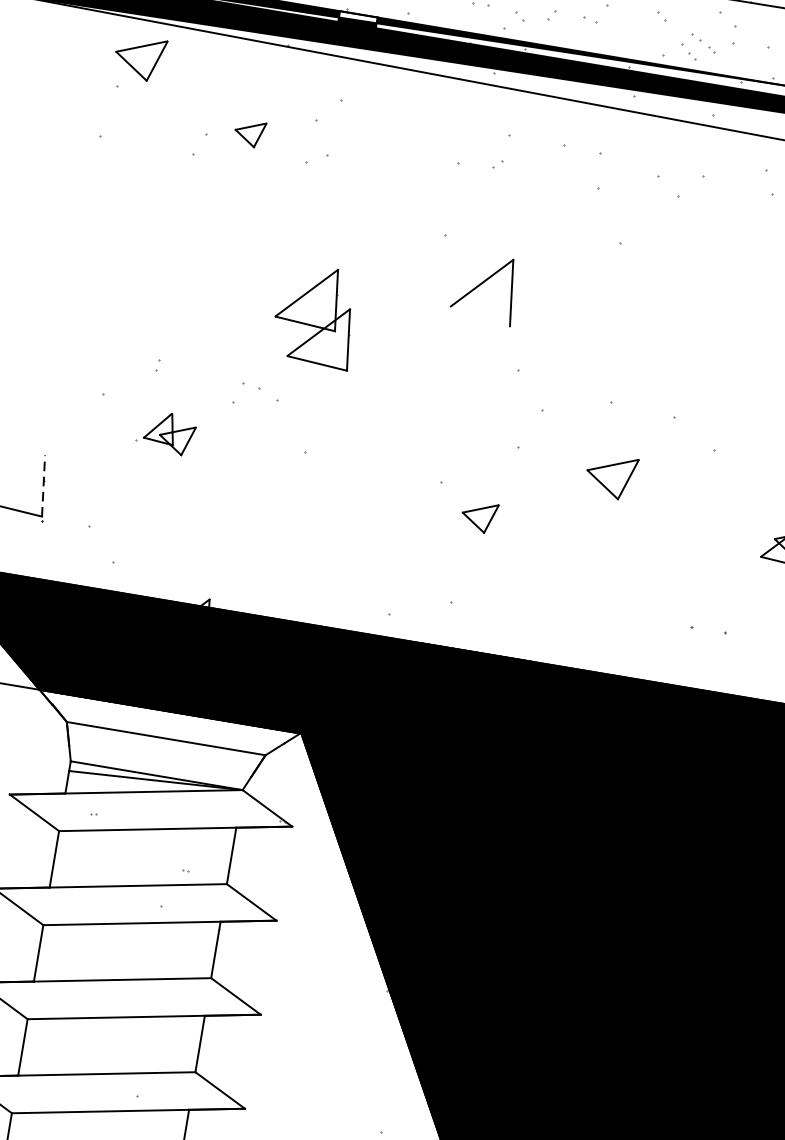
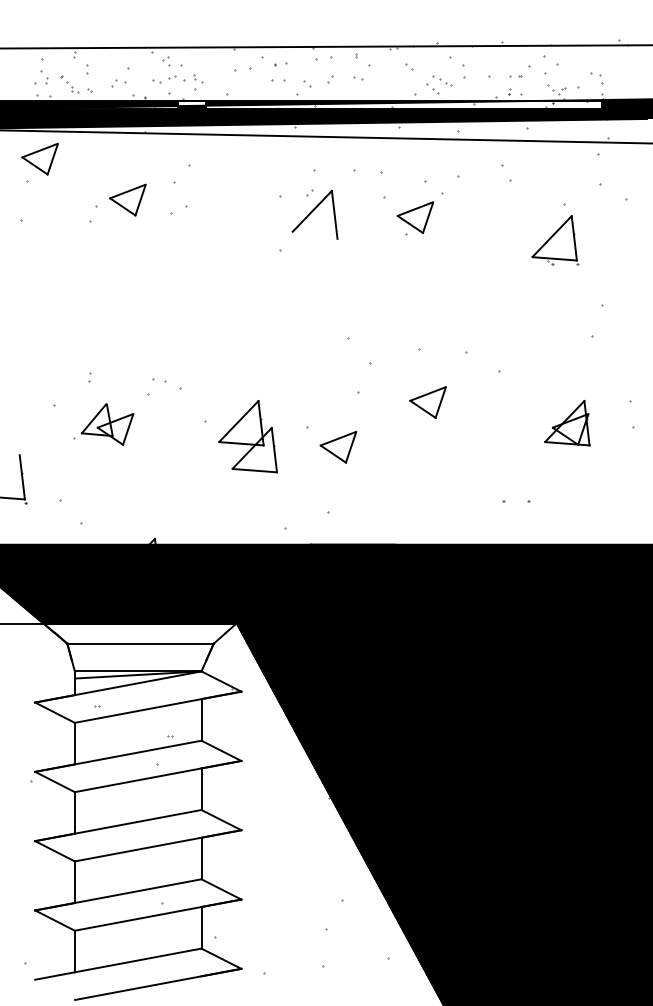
part: (249, 132) -> (127, 199), size x1.67
part: (636, 222) -> (415, 217), added
part: (484, 287) -> (314, 214), moved
part: (315, 315) -> (247, 436), moved
part: (165, 432) -> (103, 424), size x1.43
line: (43, 484) -> (22, 476), dashed -> solid
part: (479, 517) -> (338, 447), size x1.43

